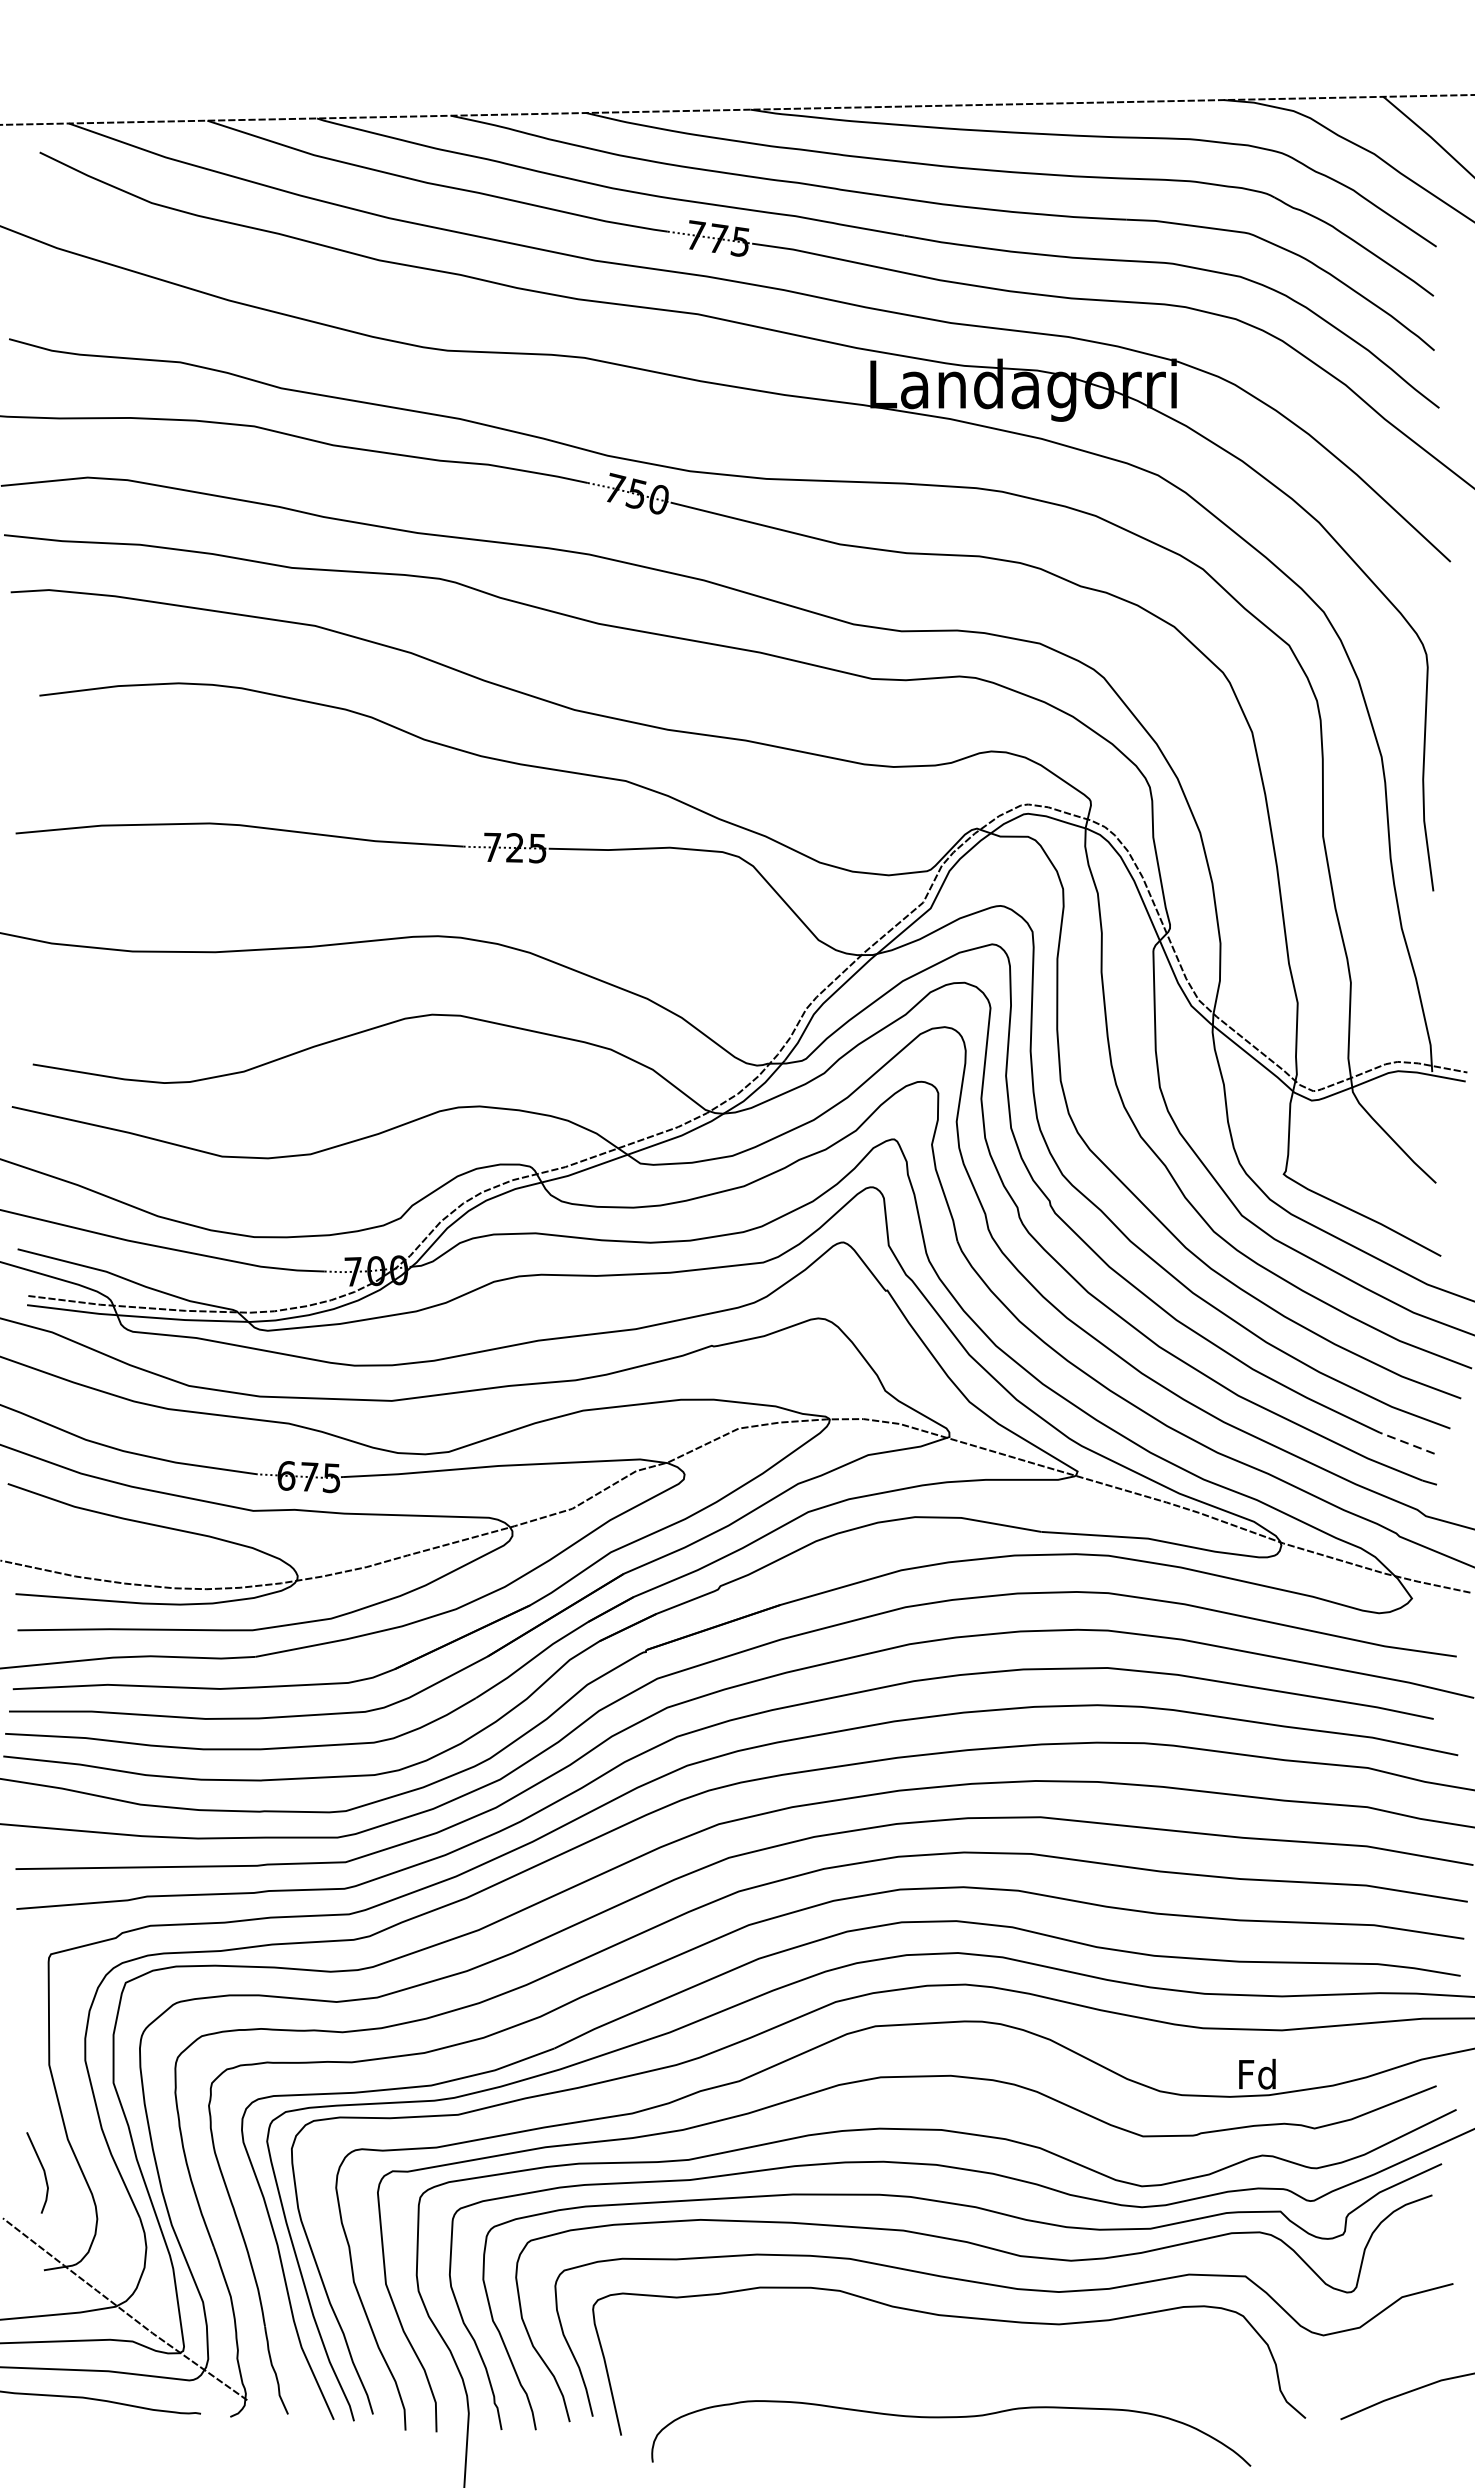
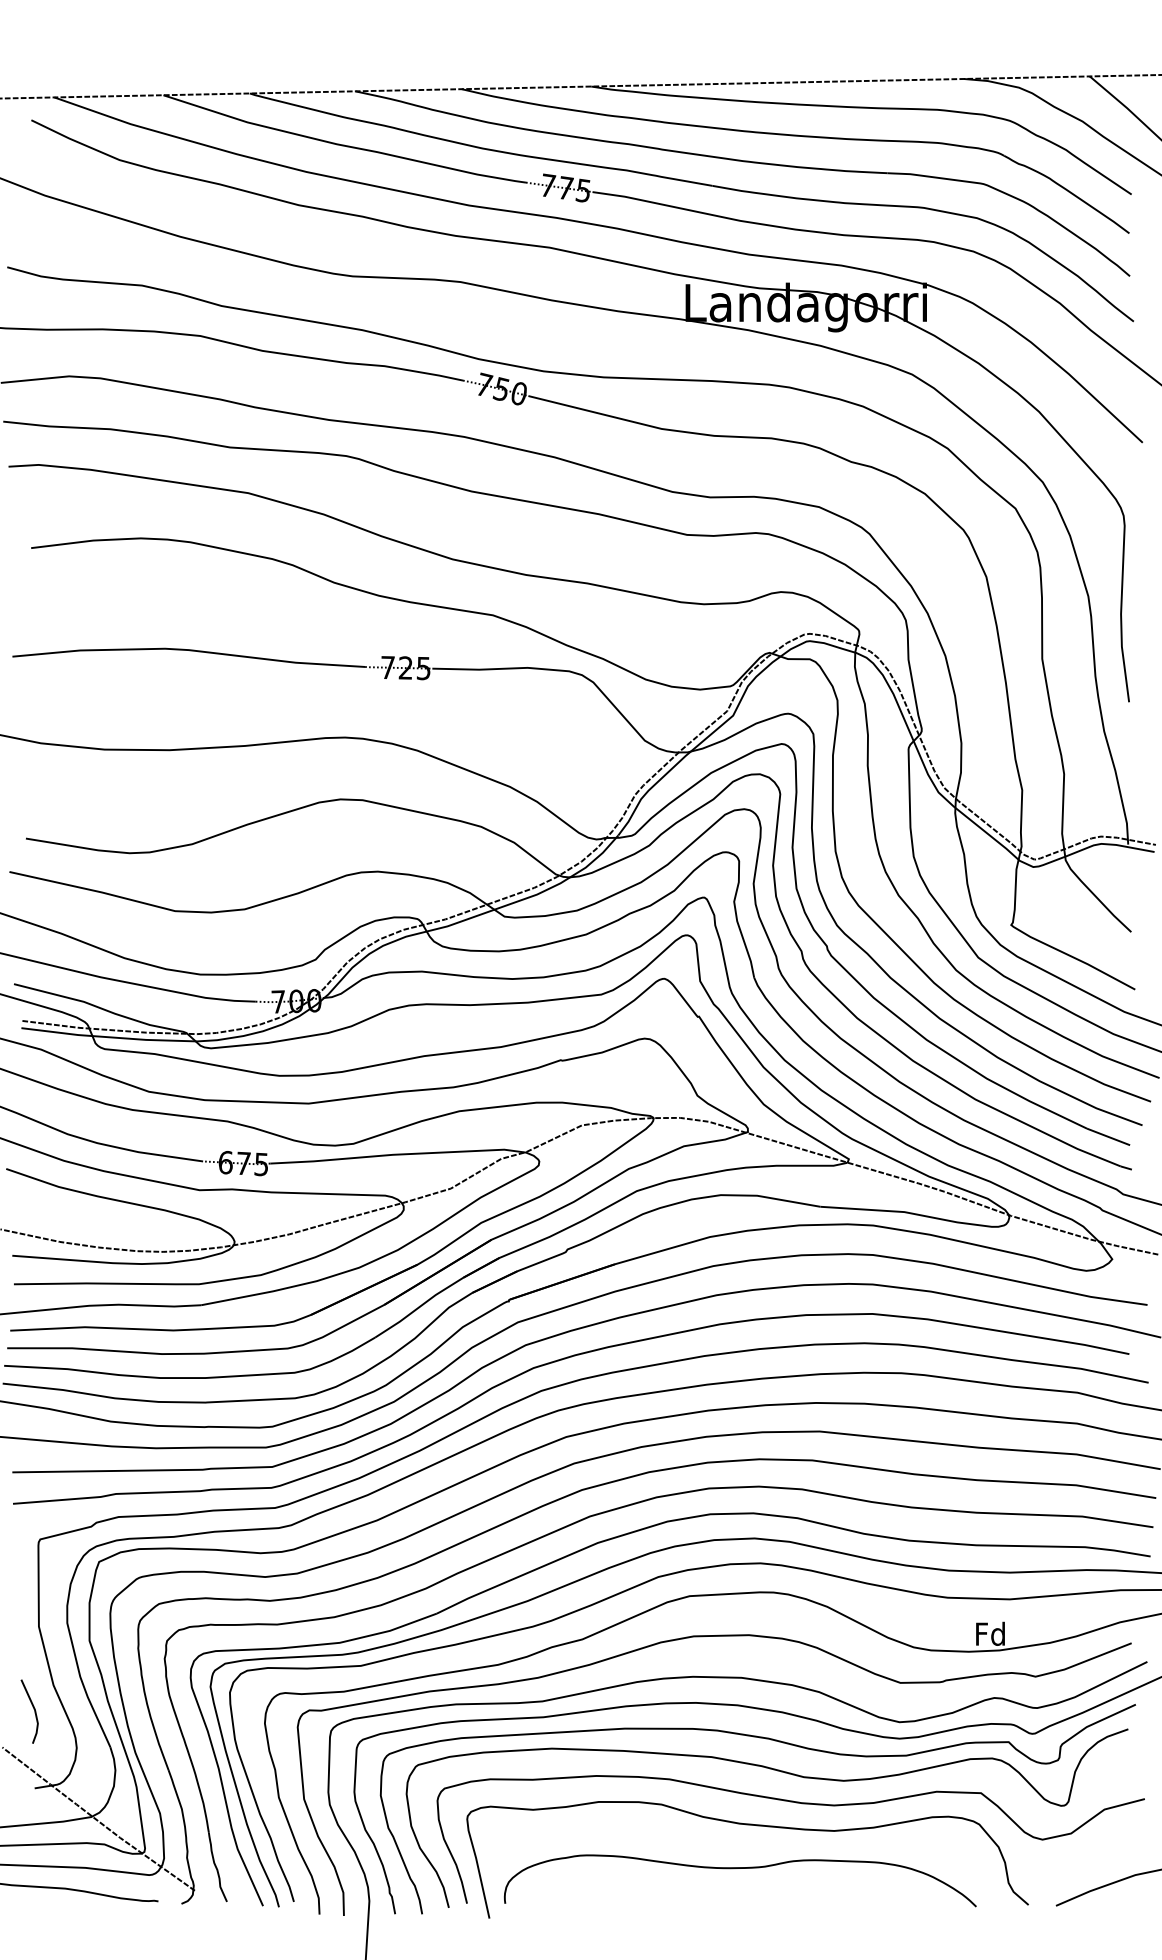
line: (1407, 1442) -> (1108, 1136), dashed -> solid
curve: (951, 2417) -> (740, 1868), moved

